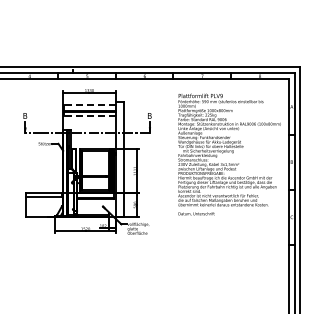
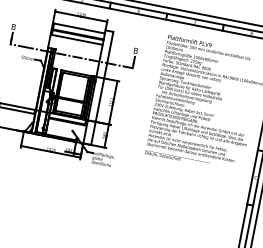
line: (90, 104) -> (79, 28), dashed -> solid
line: (90, 116) -> (77, 40), dashed -> solid

